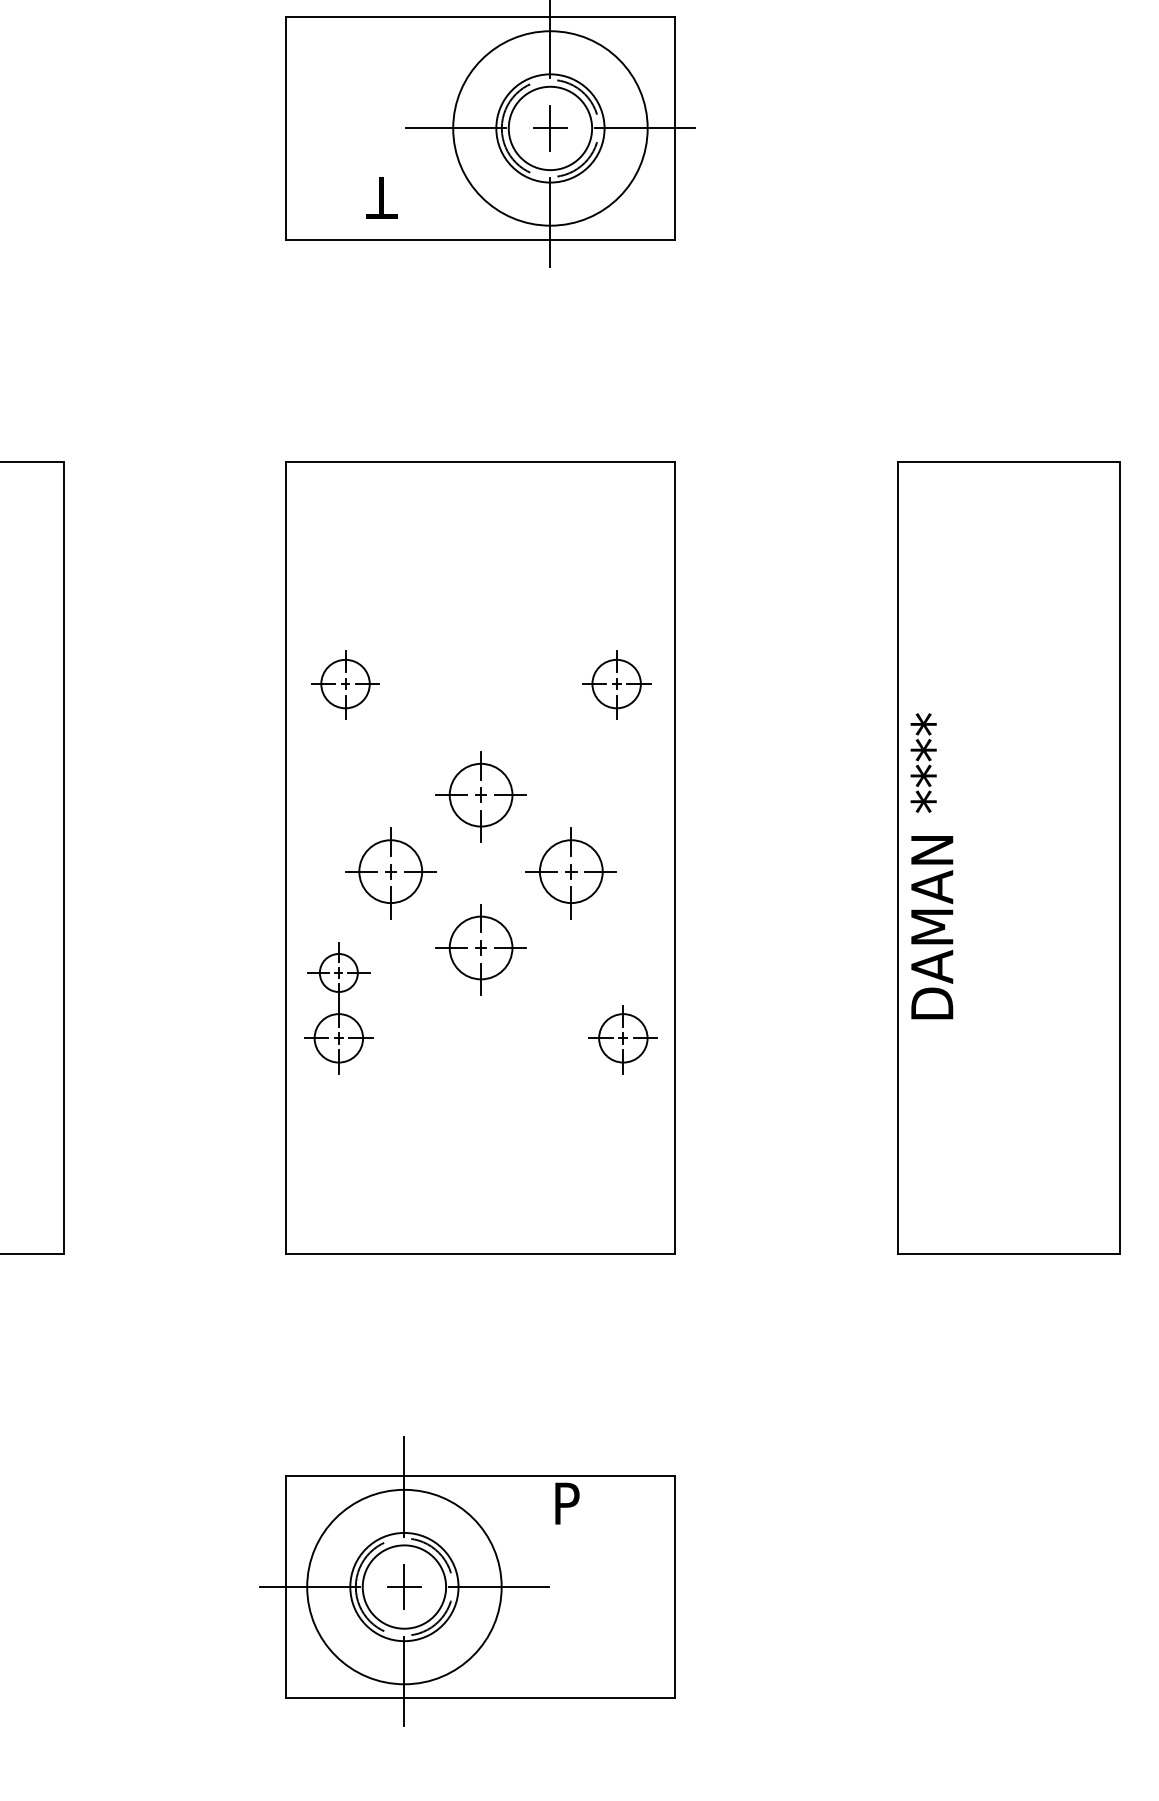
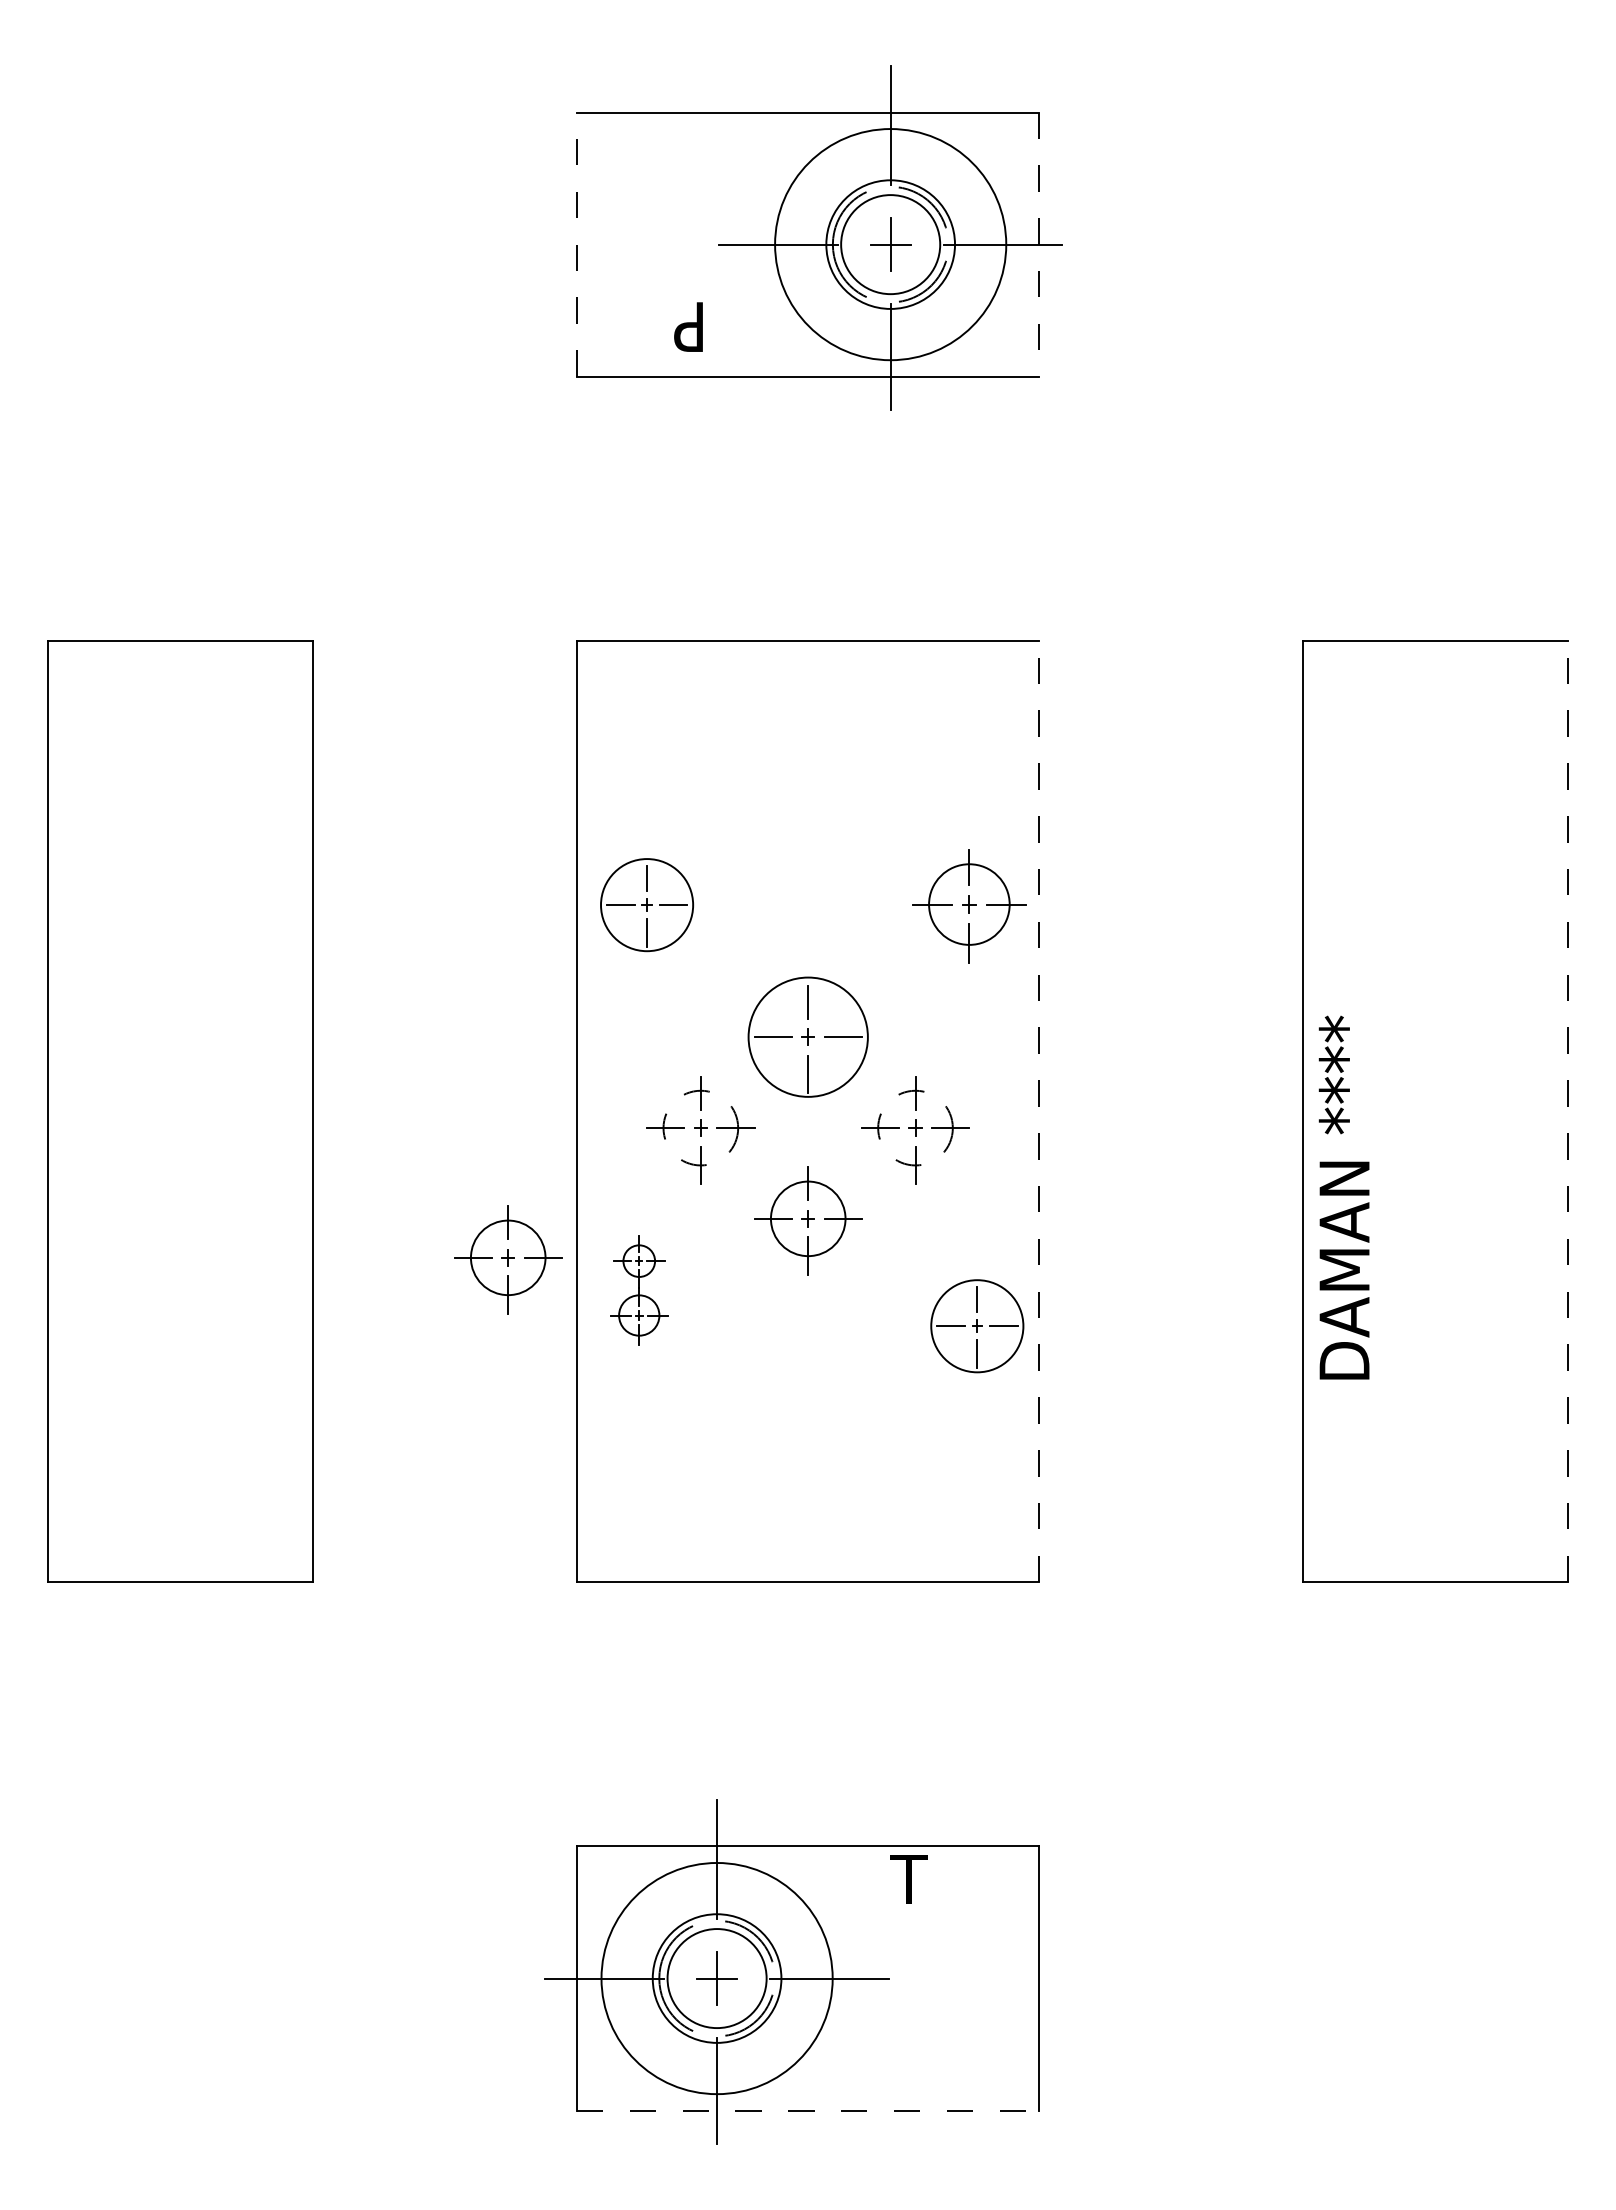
line: (286, 128) -> (576, 244), solid -> dashed
line: (675, 129) -> (1039, 245), solid -> dashed
text: (381, 197) -> (689, 326), T -> P
circle: (345, 683) -> (646, 904), size x1.6
part: (616, 685) -> (969, 906), size x1.4
circle: (480, 794) -> (807, 1036), size x1.6
line: (675, 857) -> (1039, 1111), solid -> dashed
line: (1119, 857) -> (1567, 1111), solid -> dashed
text: (931, 866) -> (1343, 1197), moved
circle: (390, 871) -> (700, 1127), solid -> dashed
circle: (571, 871) -> (915, 1127), solid -> dashed
part: (228, 982) -> (508, 1259), added
part: (339, 1008) -> (639, 1290), size x0.7
circle: (623, 1038) -> (977, 1326), size x1.6
text: (565, 1503) -> (908, 1879), P -> T
line: (481, 1698) -> (808, 2110), solid -> dashed

